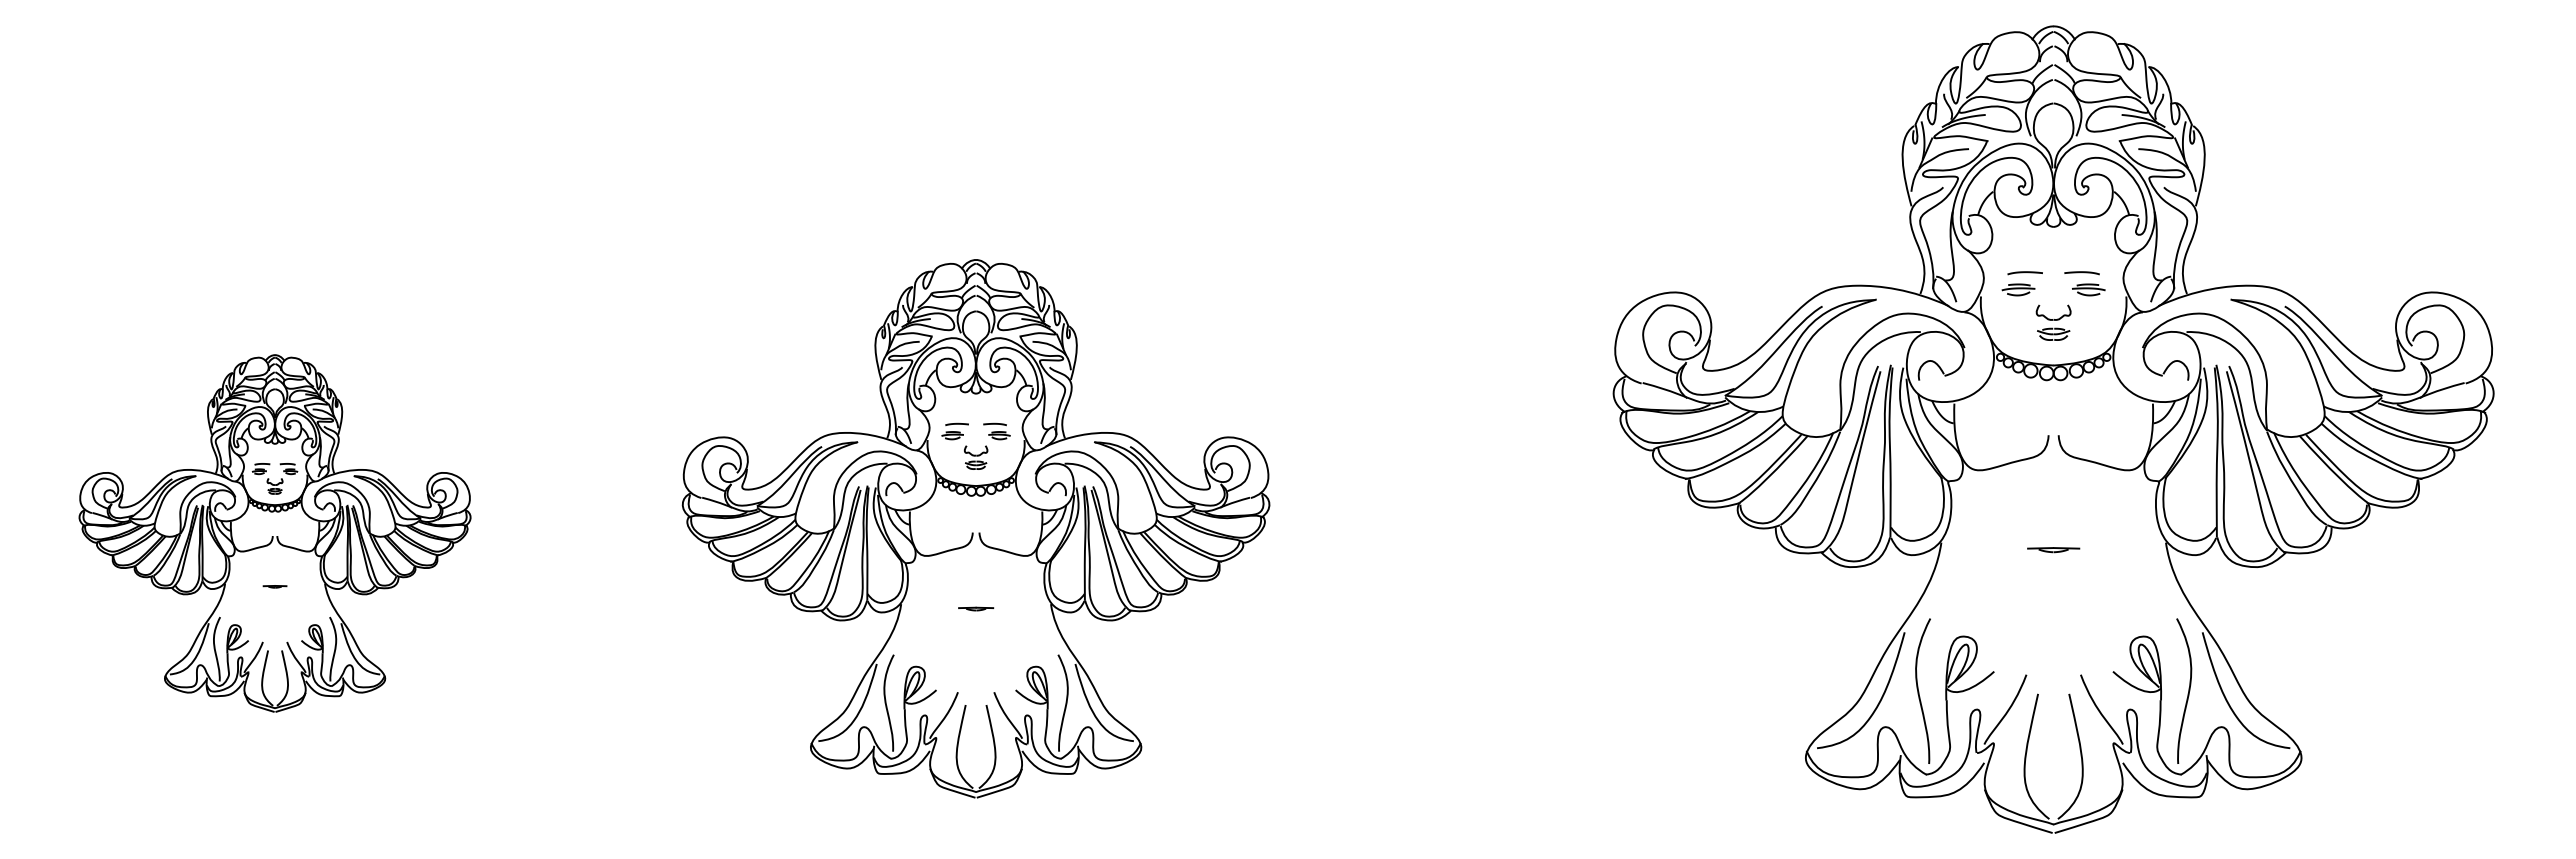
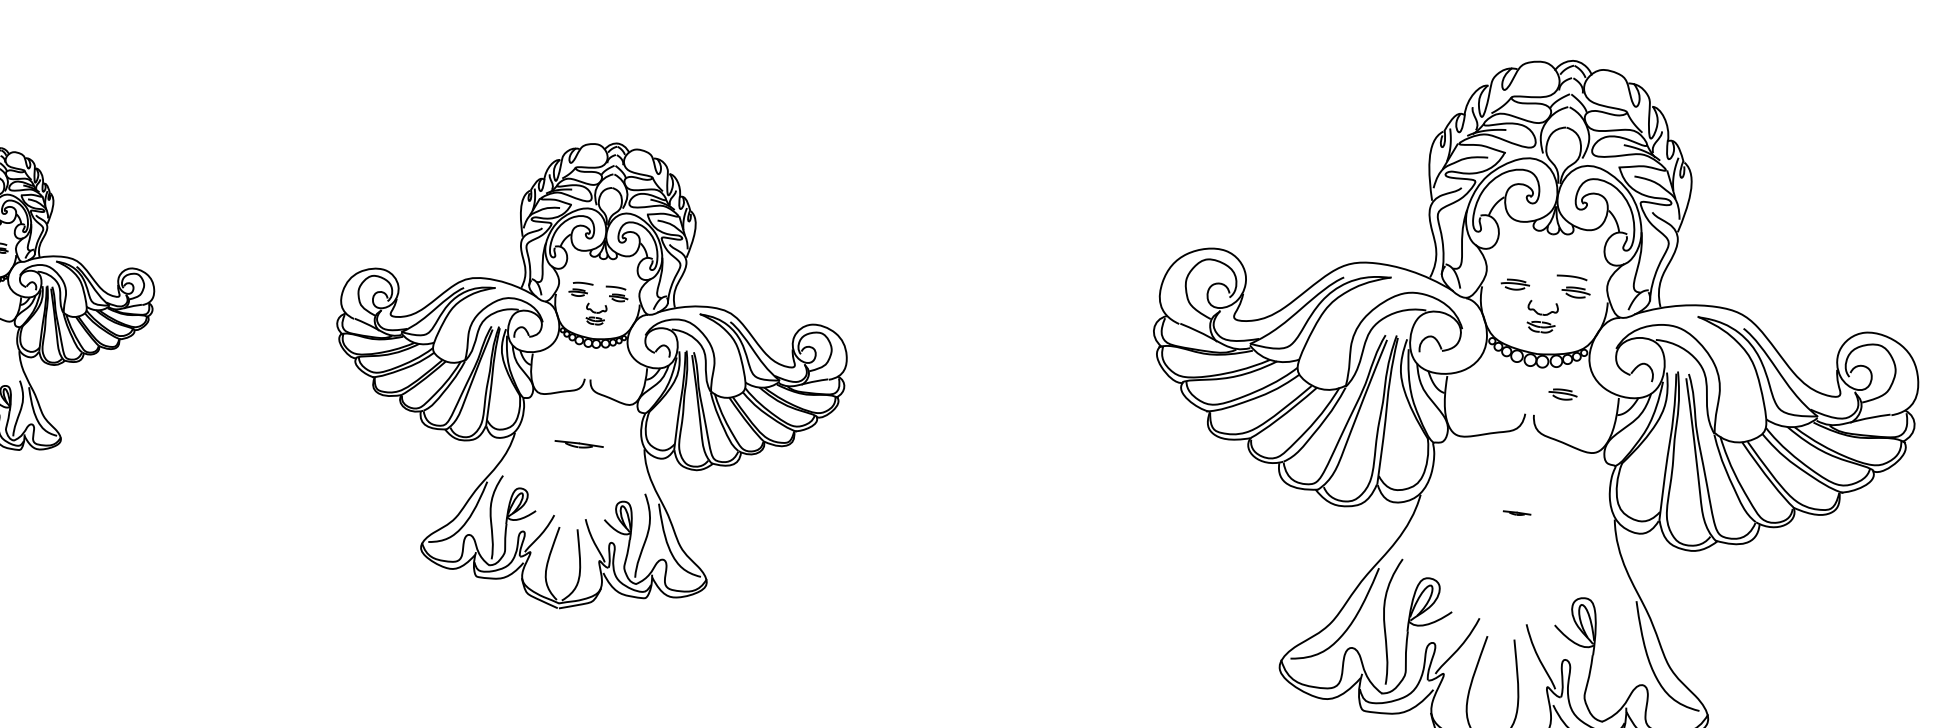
curve: (2024, 273) -> (1522, 271), removed
part: (2088, 407) -> (1562, 394), added
part: (2053, 550) -> (1516, 513), size x0.6
part: (976, 608) -> (579, 444), size x1.6
curve: (2188, 690) -> (1617, 649), removed

